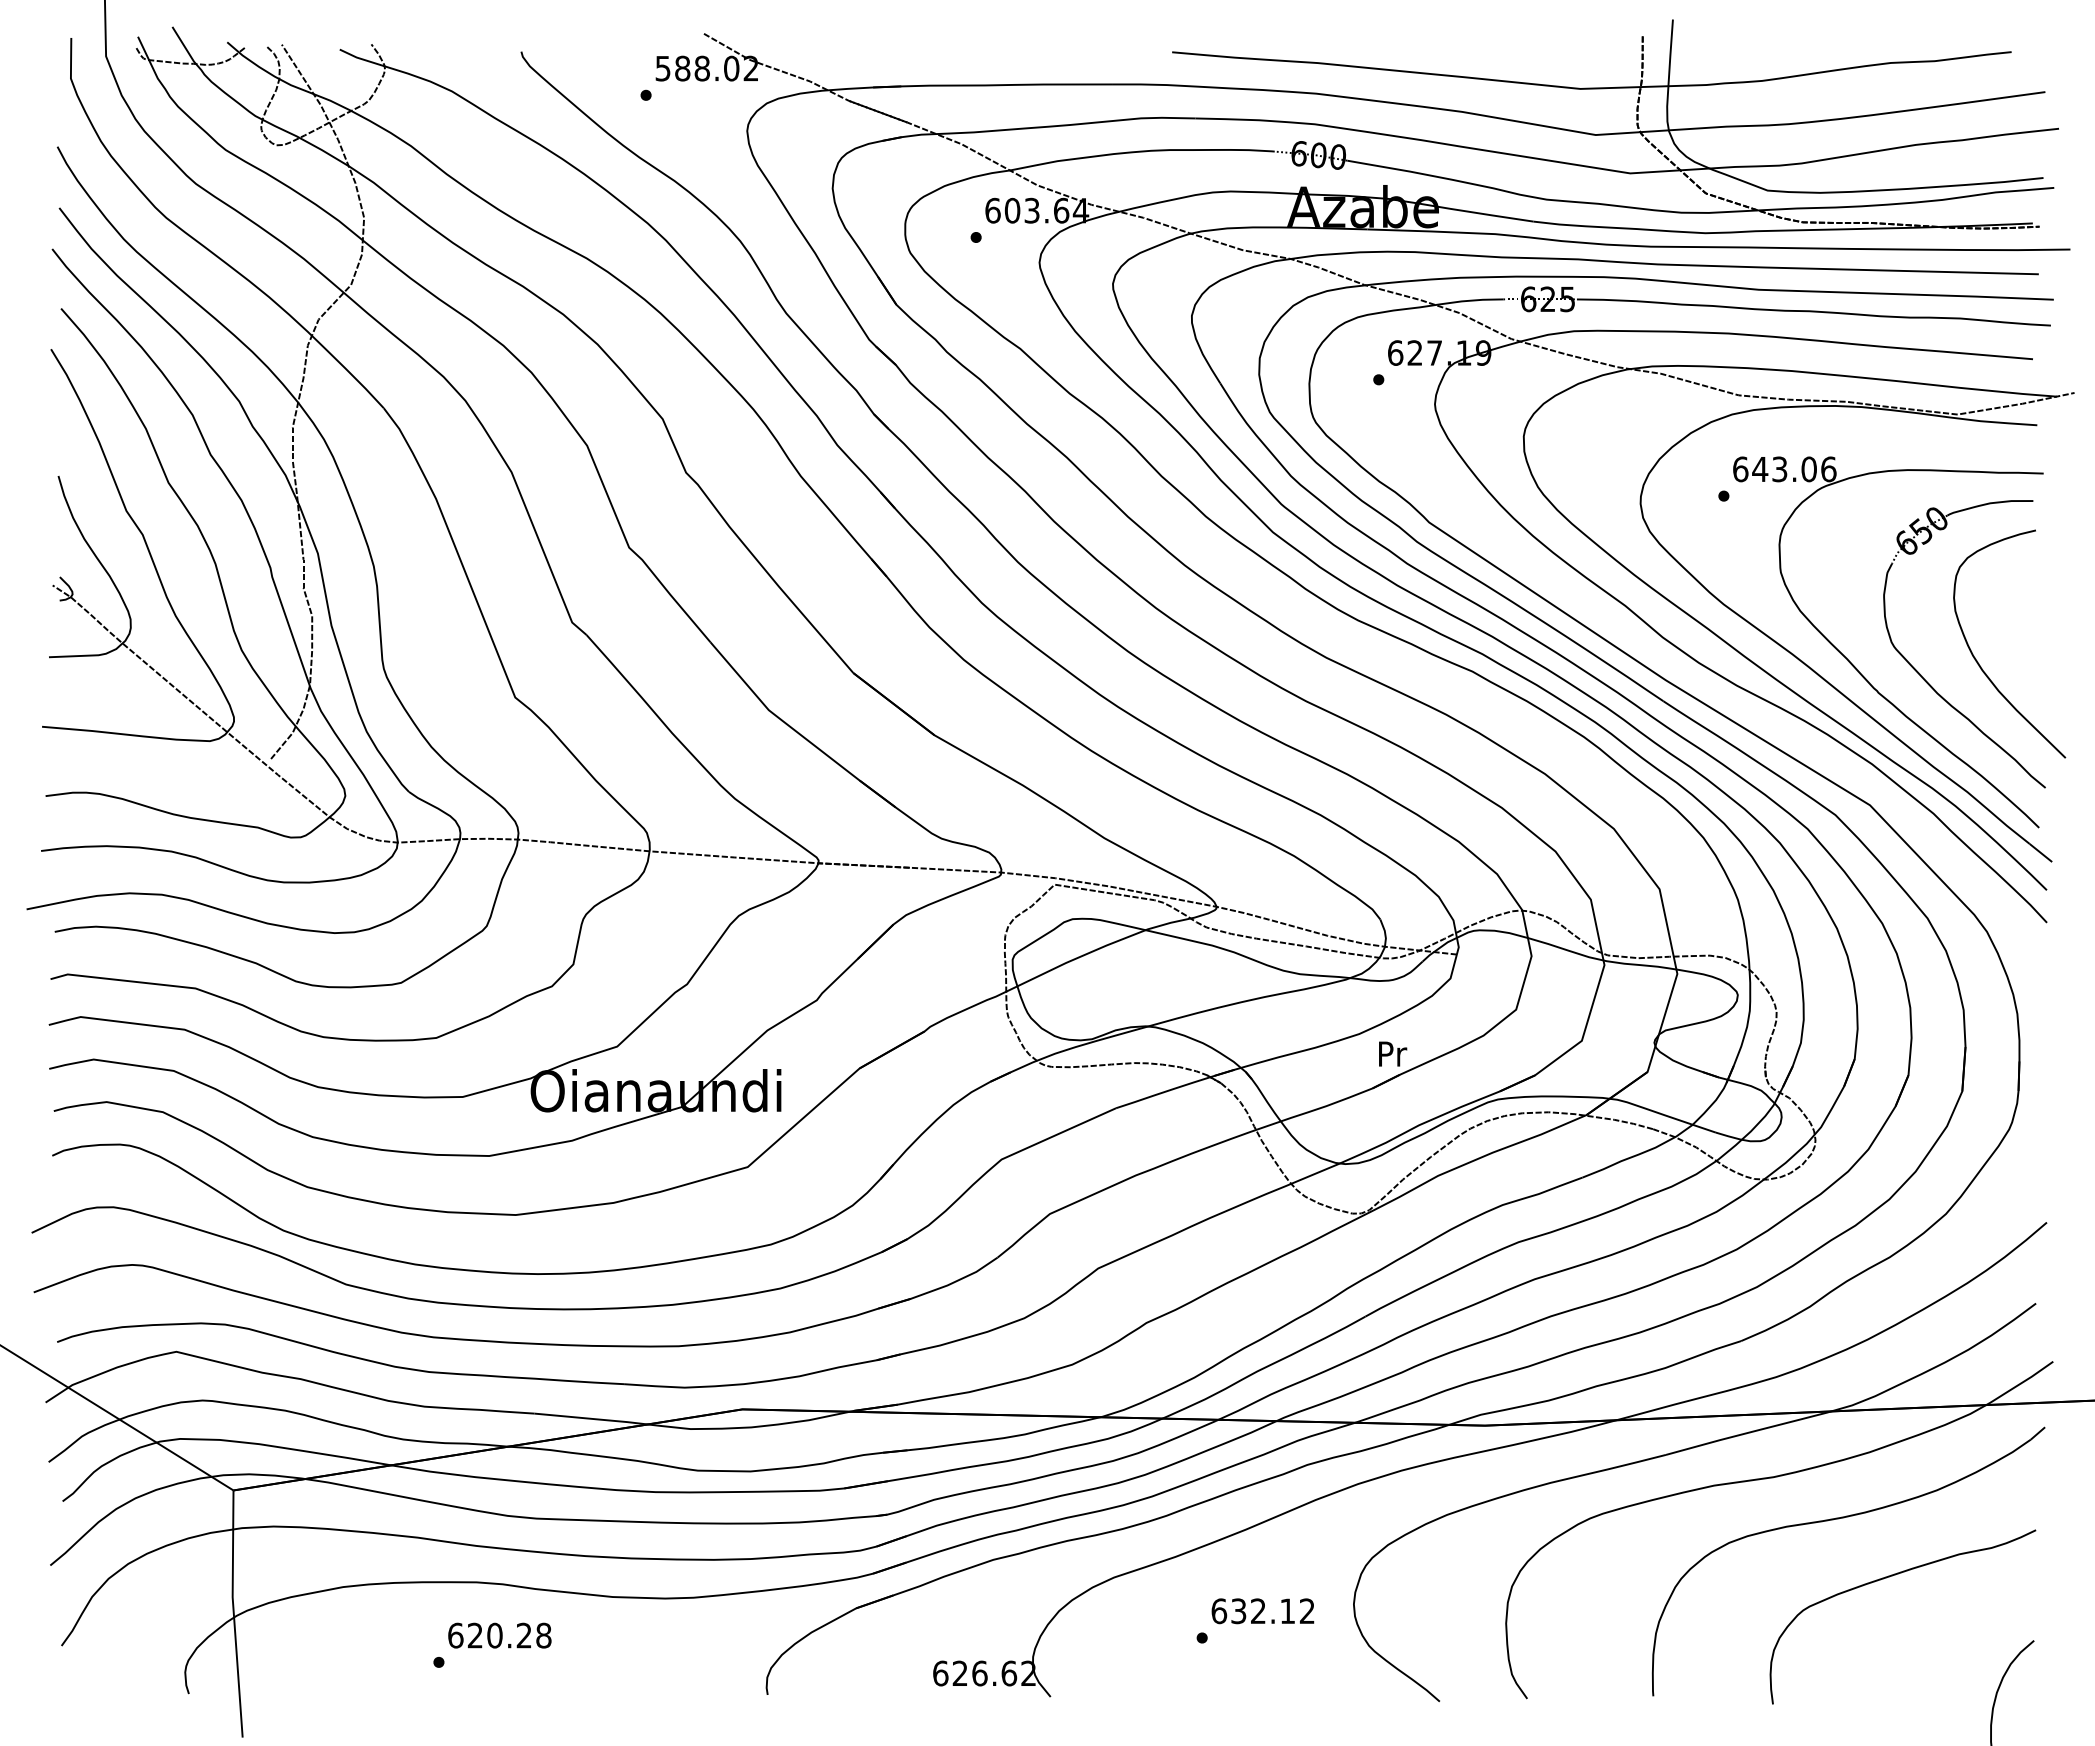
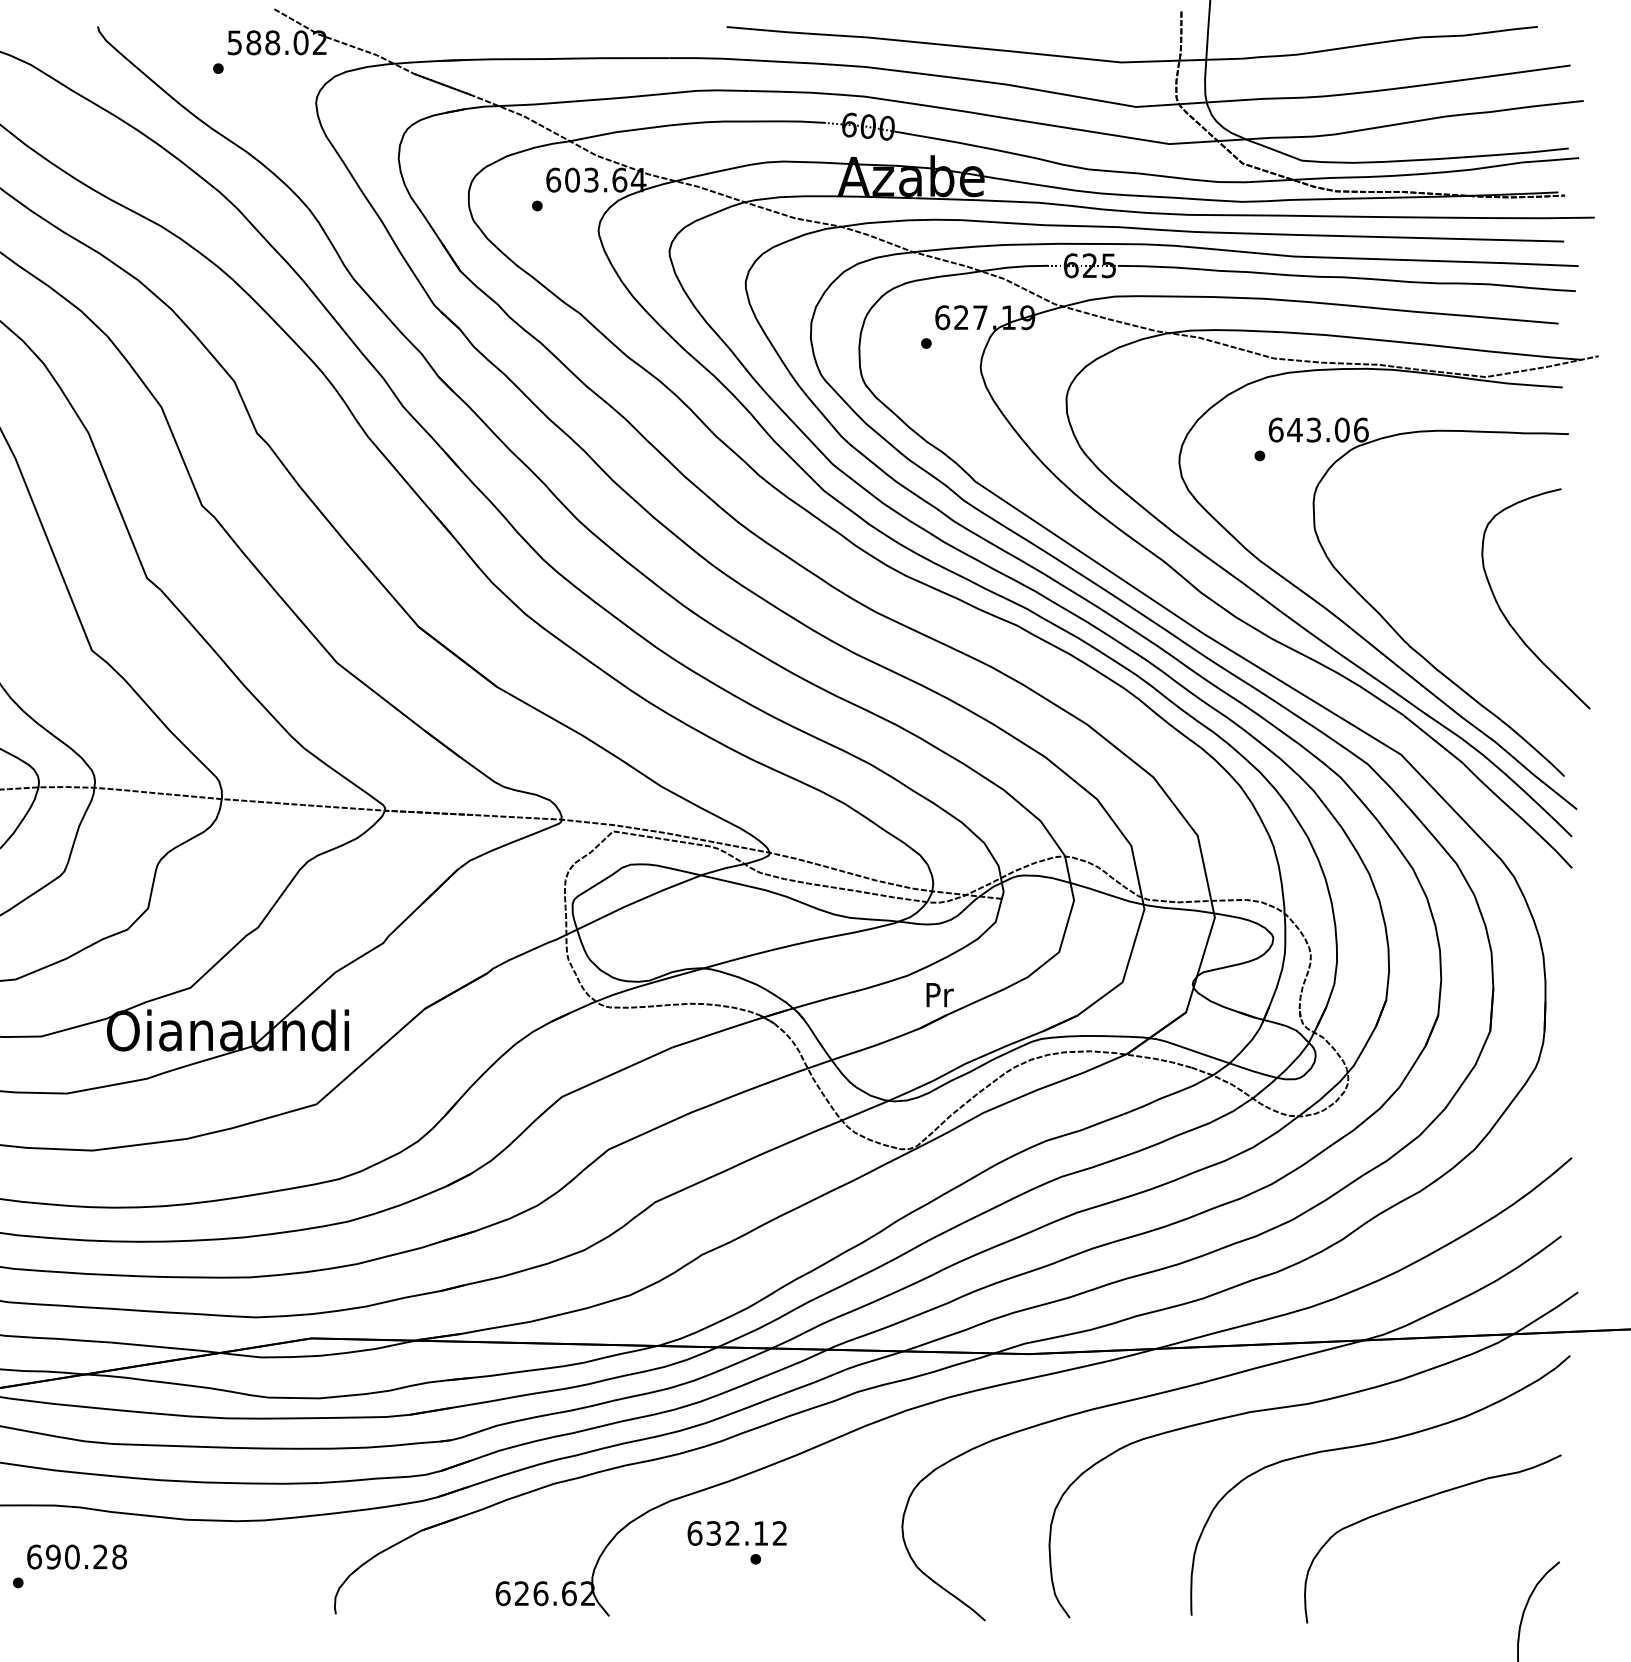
part: (1927, 681) -> (1456, 635), removed
text: (1262, 1611) -> (736, 1533), moved
text: (474, 1635) -> (52, 1556), 620.28 -> 690.28

